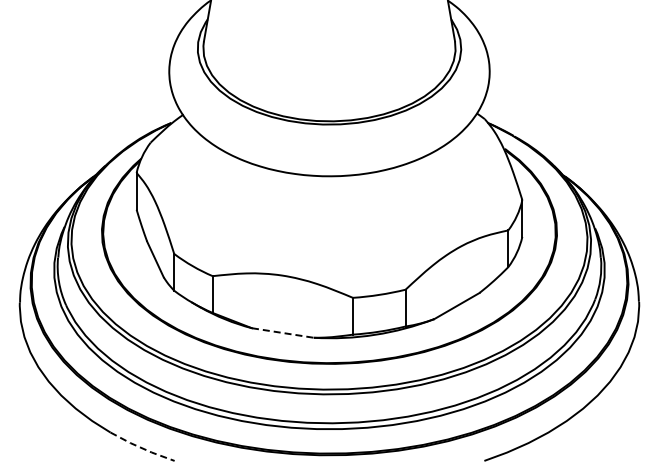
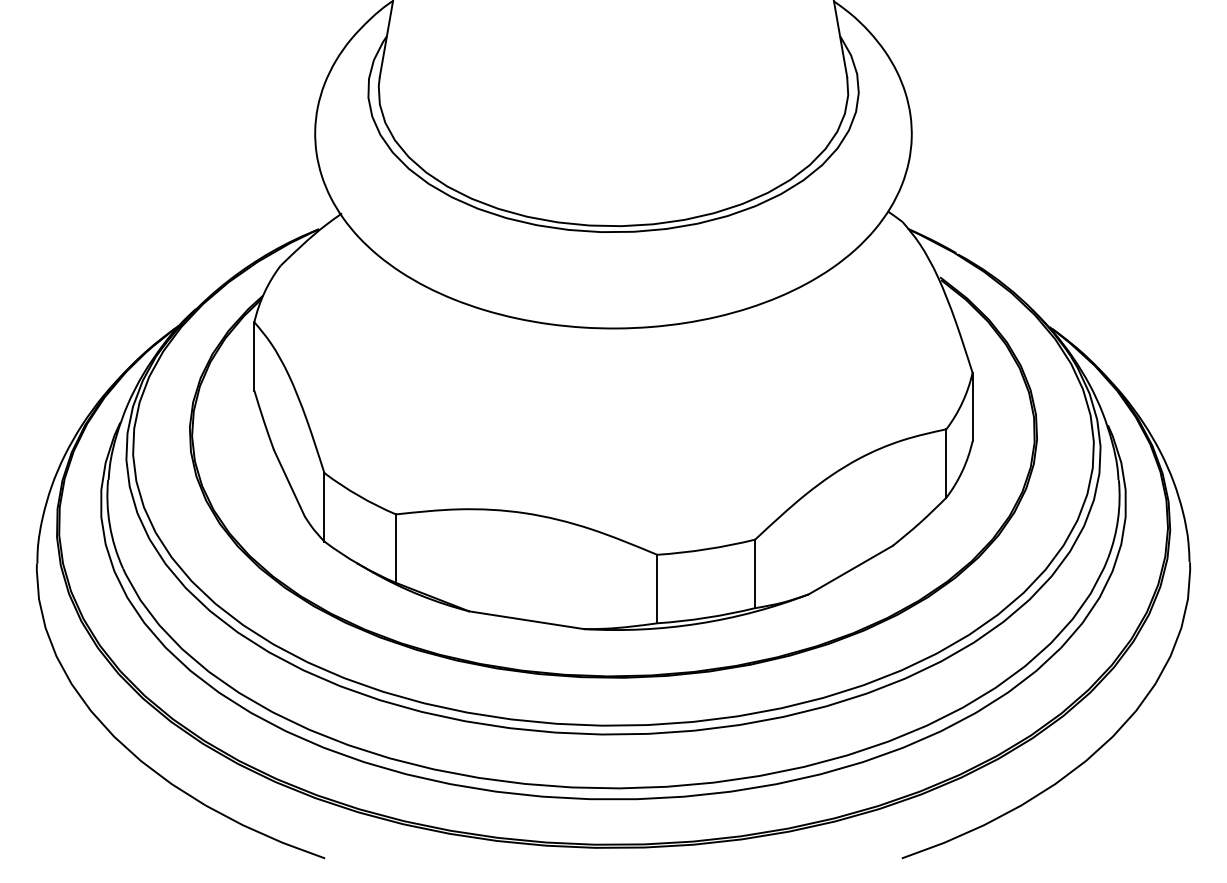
line: (283, 333) -> (527, 621), dashed -> solid
line: (142, 448) -> (265, 835), dashed -> solid

